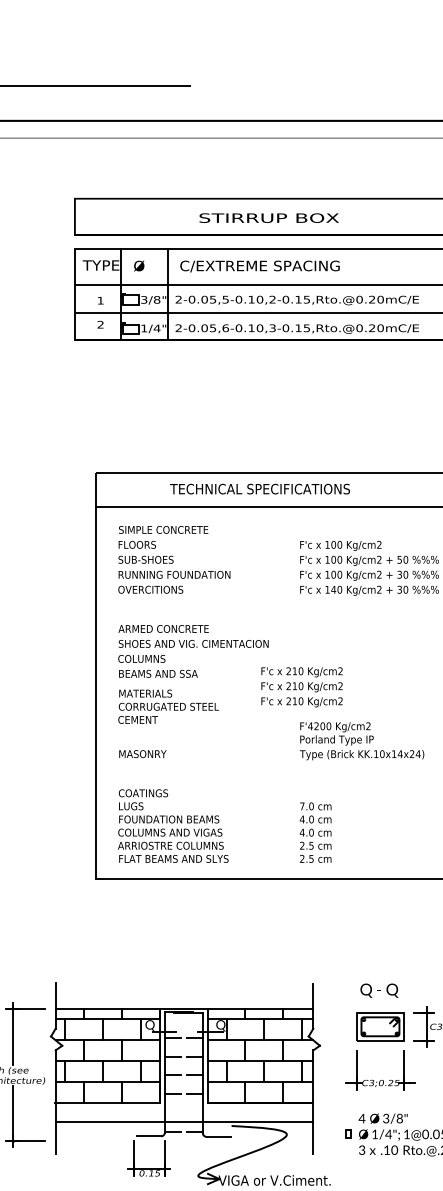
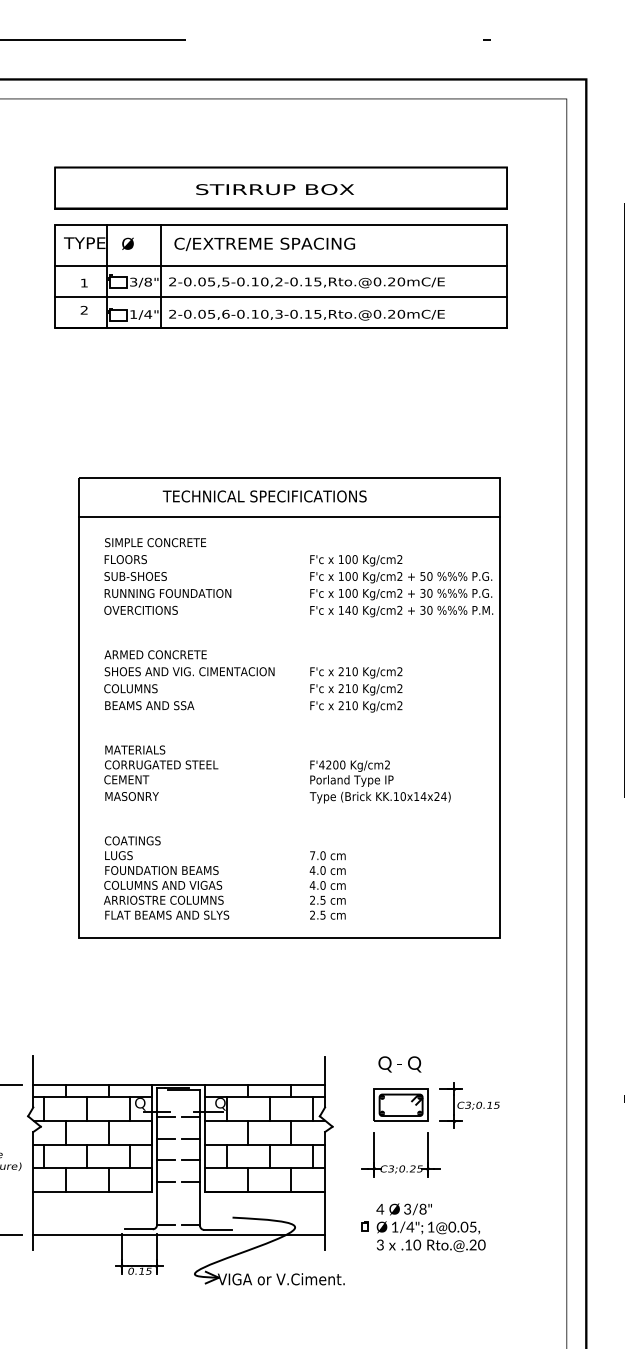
text: (302, 686) -> (356, 689), moved
text: (168, 706) -> (161, 764), moved
line: (184, 1122) -> (179, 1235), moved

